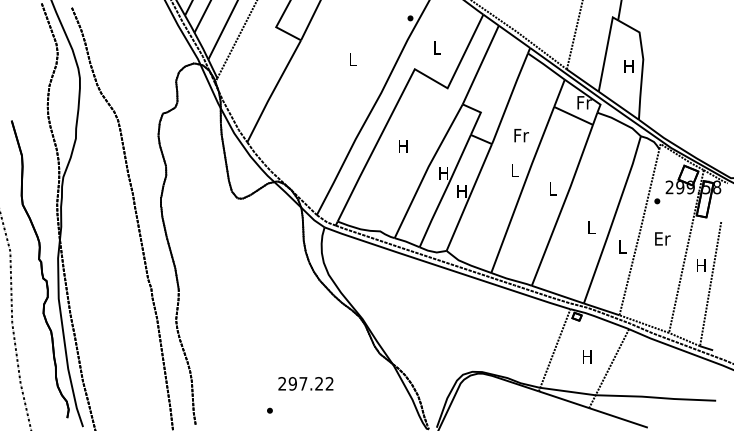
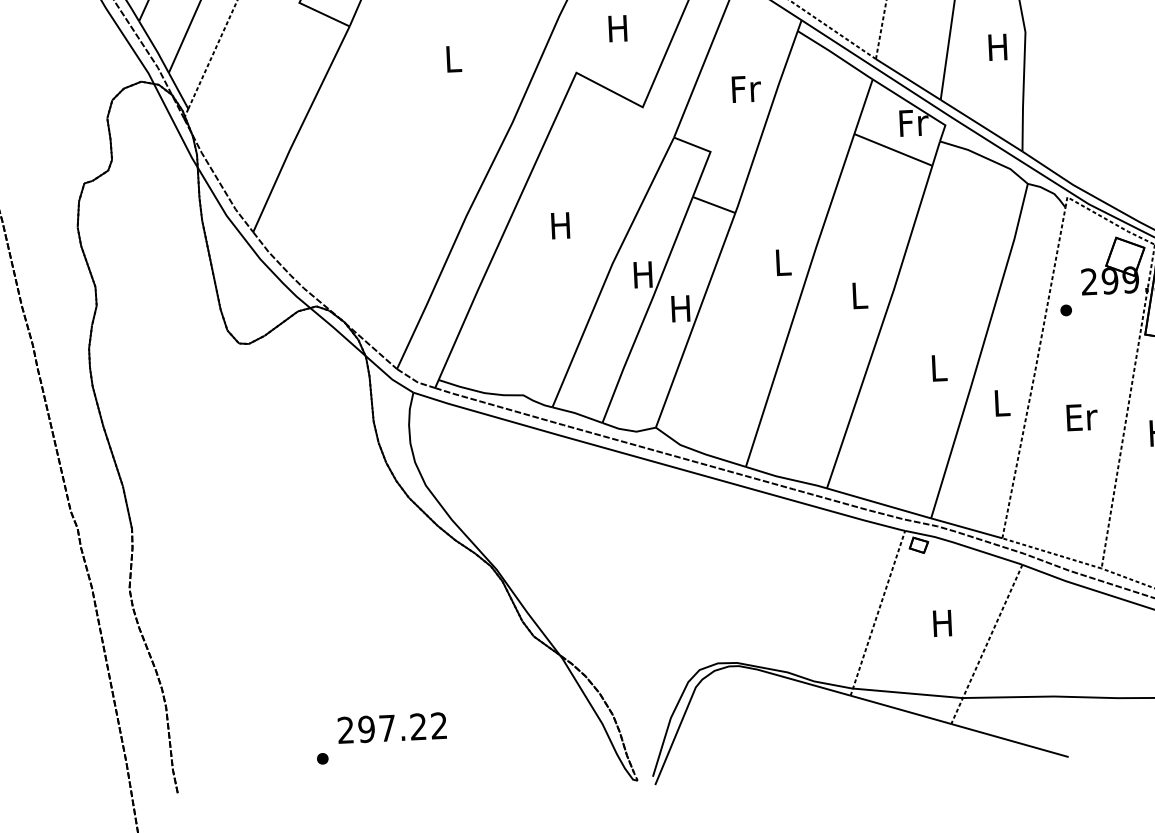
text: (436, 47) -> (617, 27), L -> H
text: (521, 135) -> (746, 88), moved
text: (662, 238) -> (1081, 416), moved
text: (305, 383) -> (391, 727), moved

